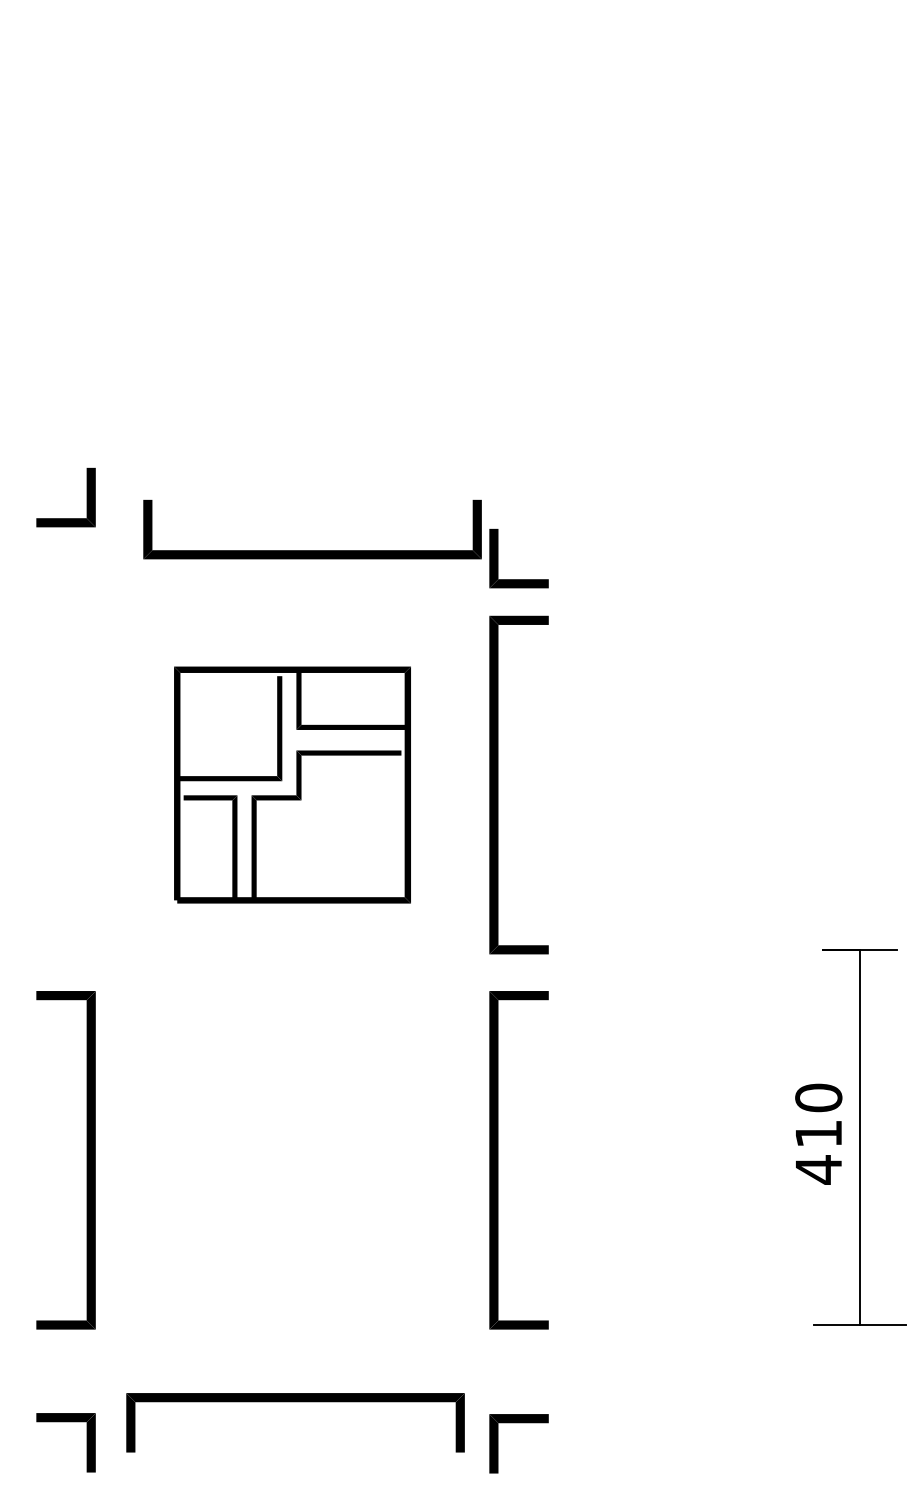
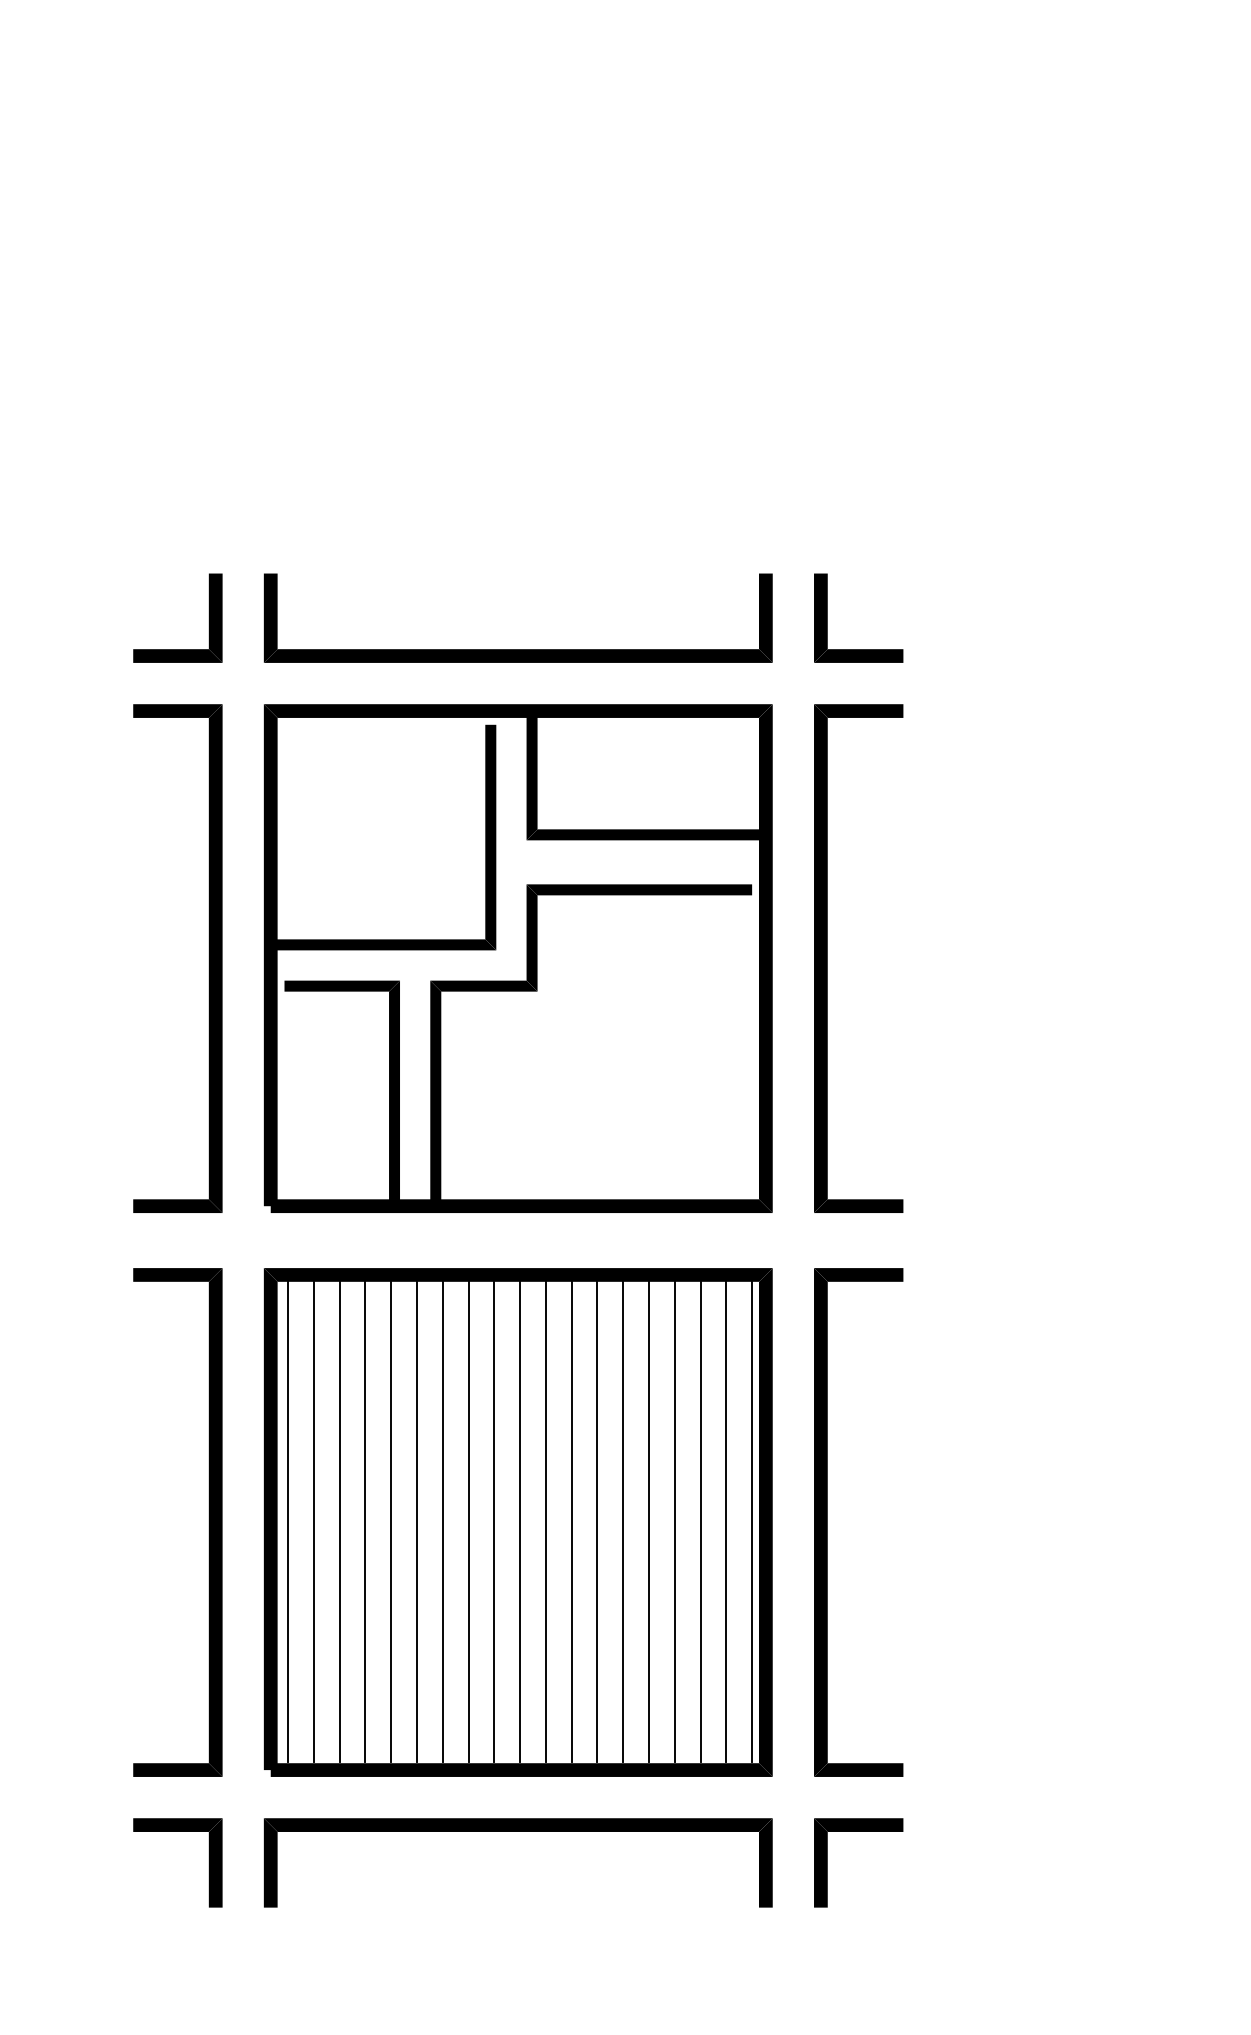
part: (86, 497) -> (208, 618), moved
part: (312, 550) -> (518, 649), moved
part: (86, 784) -> (208, 957), added
part: (292, 784) -> (518, 957), size x1.43
part: (292, 1160) -> (518, 1522), added
part: (295, 1402) -> (518, 1832), moved
part: (65, 1422) -> (177, 1832), moved
part: (518, 1423) -> (857, 1832), moved

